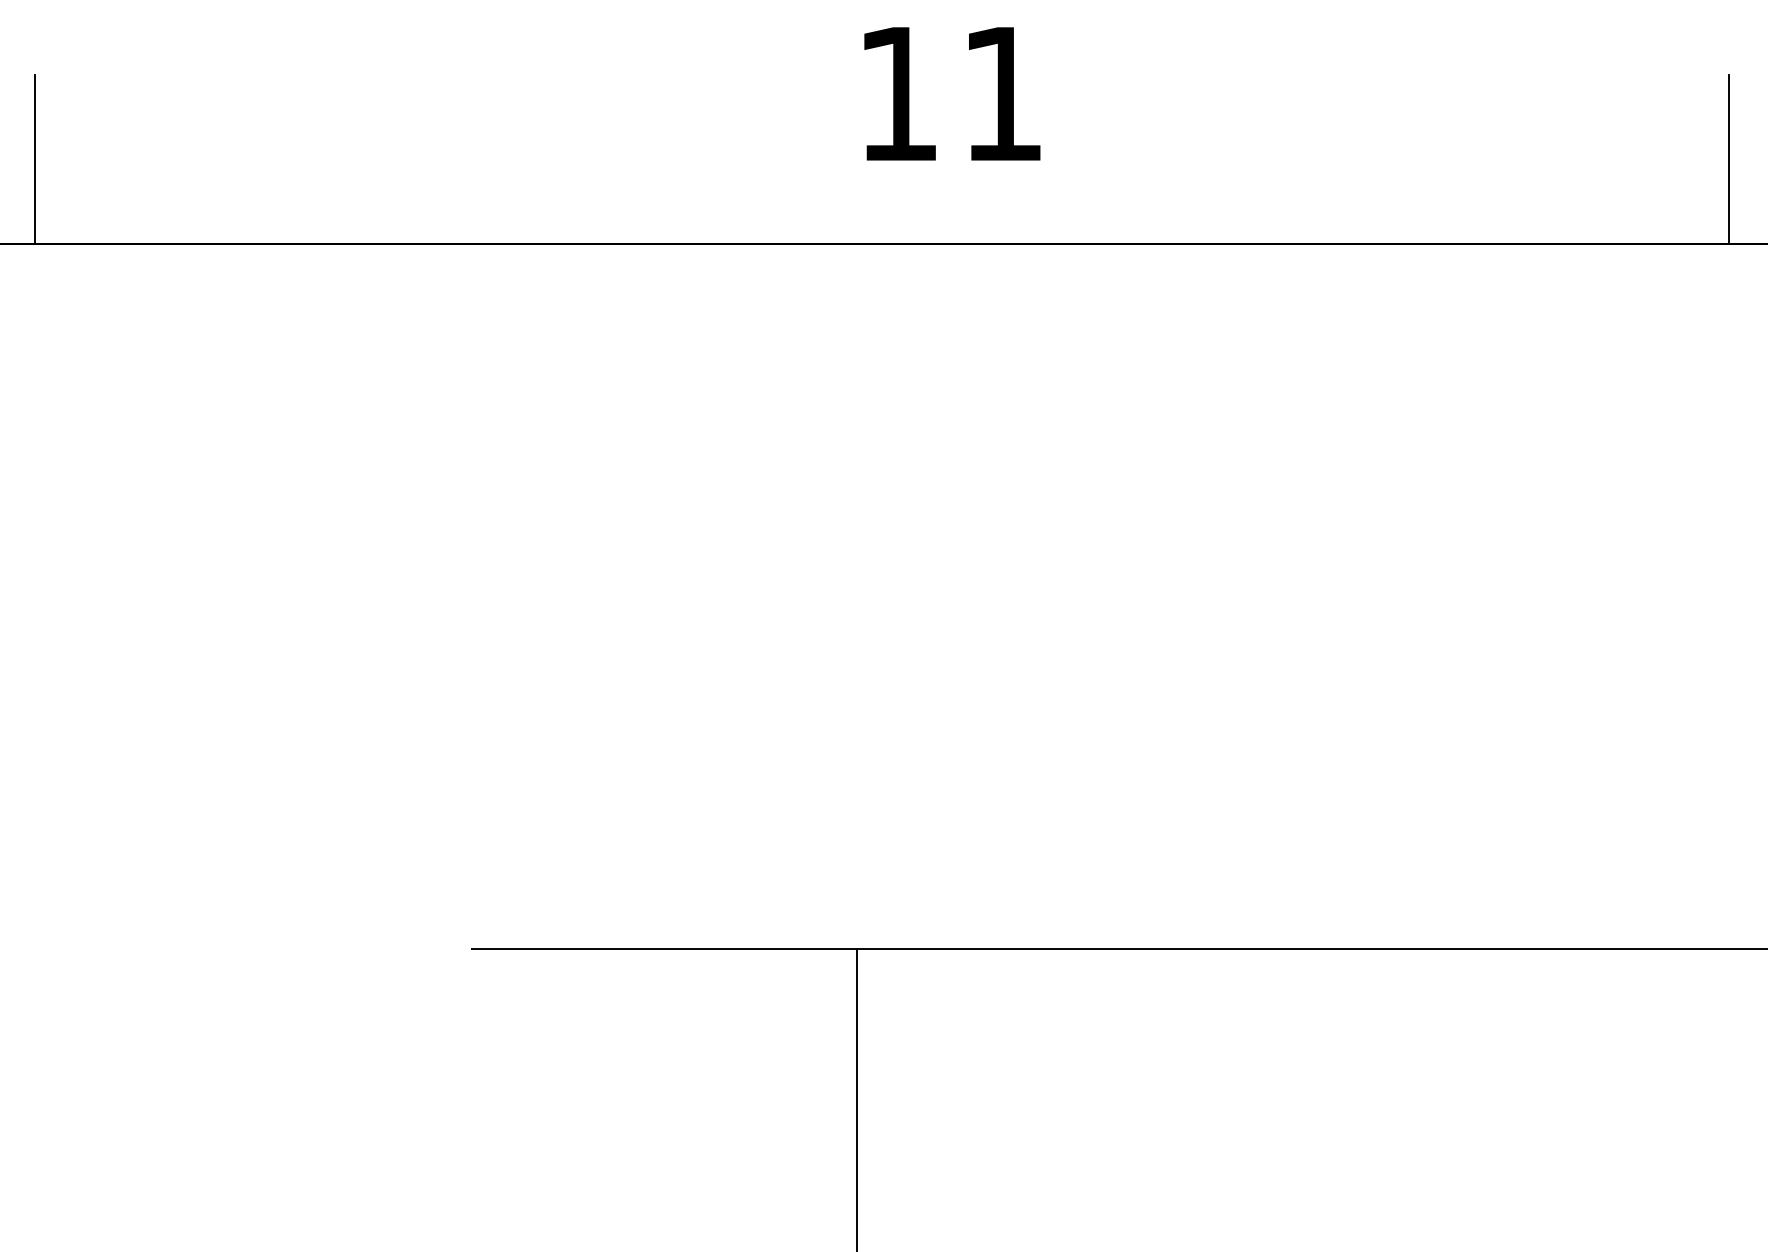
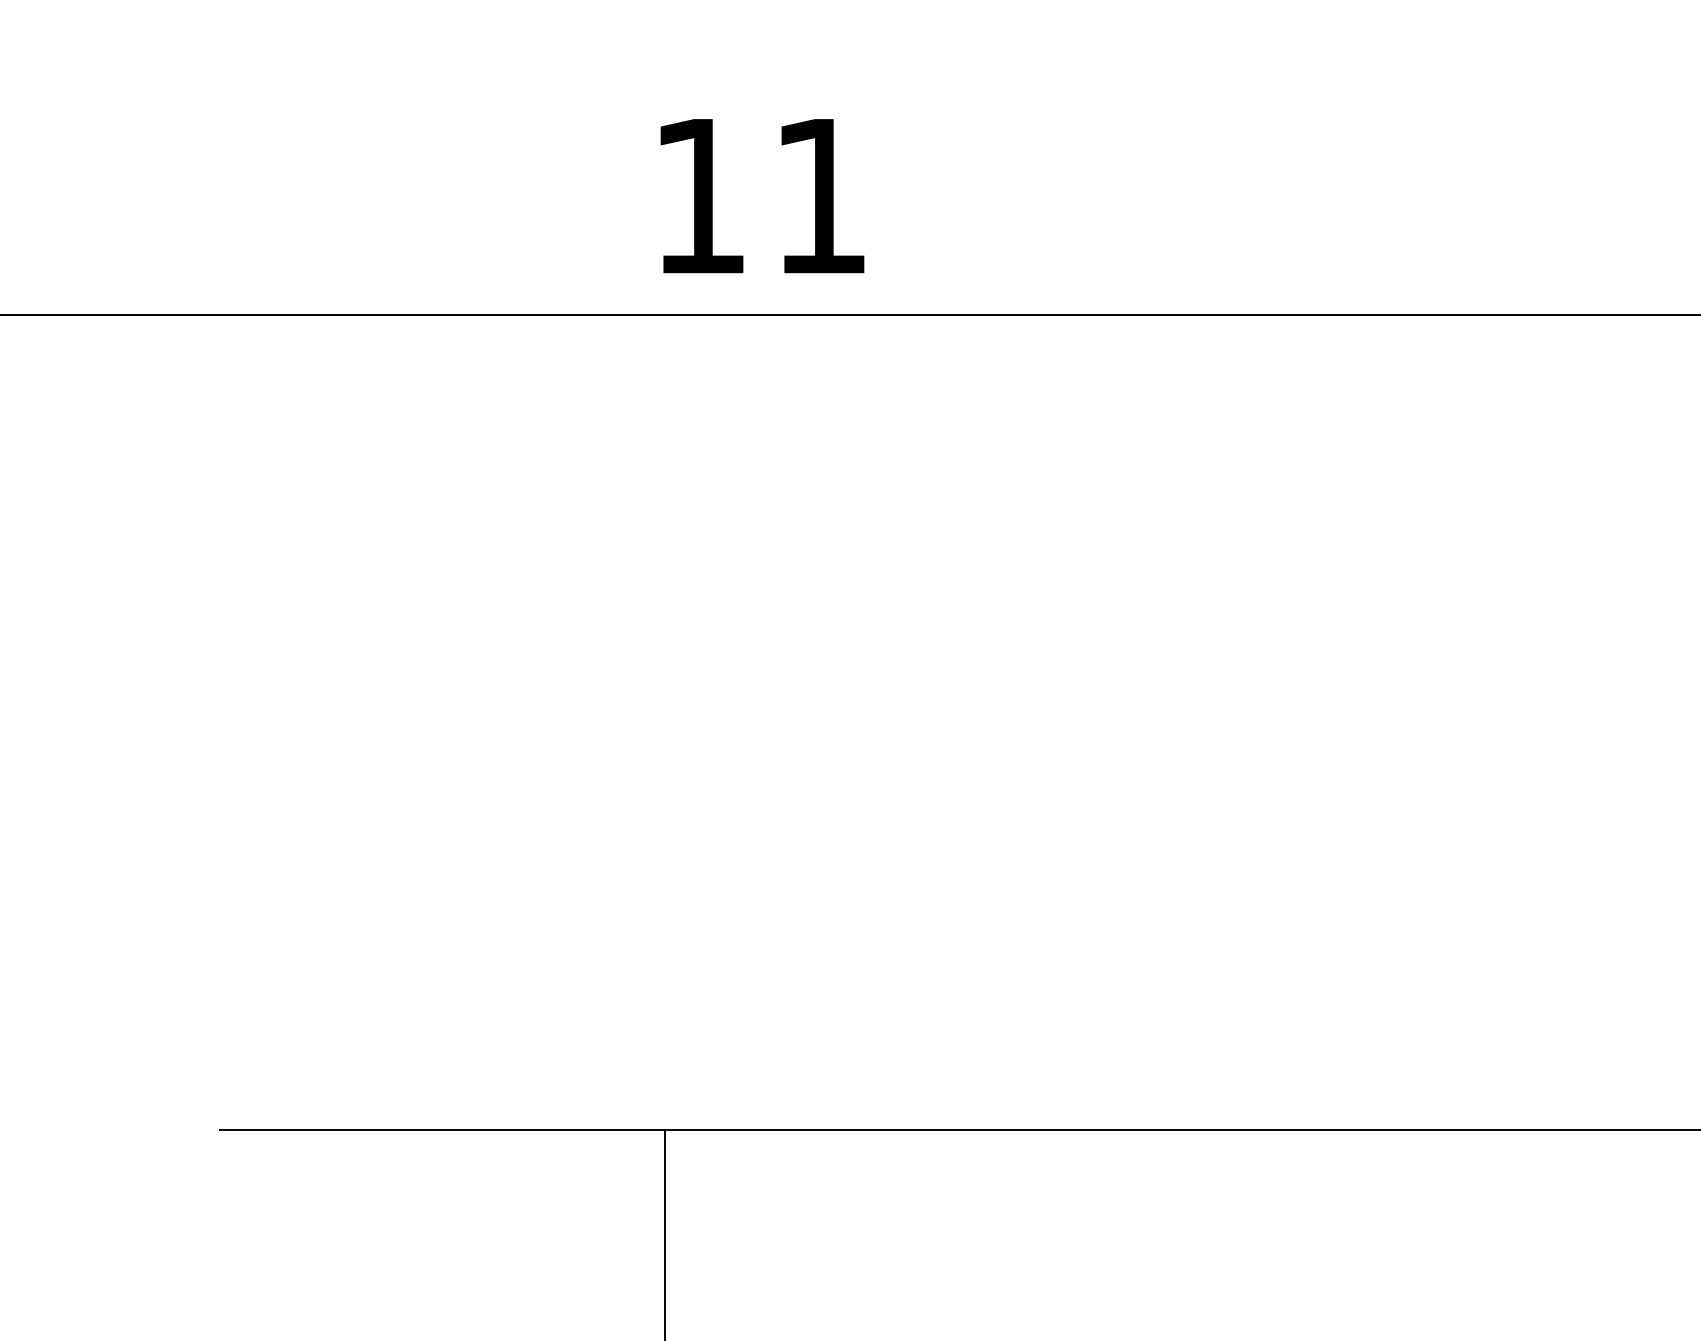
text: (952, 93) -> (762, 195), moved
line: (1729, 159) -> (1673, 217), removed

